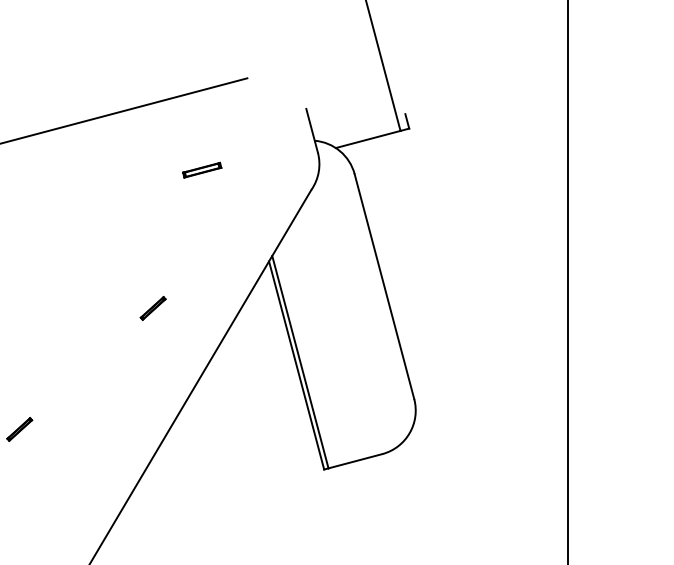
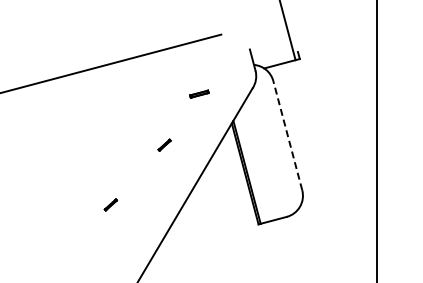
part: (202, 168) -> (199, 93), moved
line: (383, 286) -> (287, 135), solid -> dashed
part: (152, 306) -> (164, 144), moved

